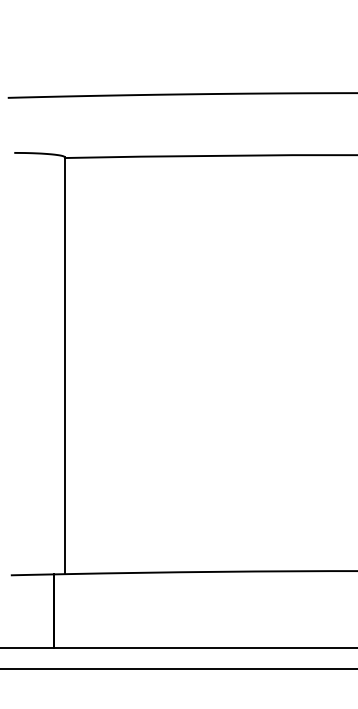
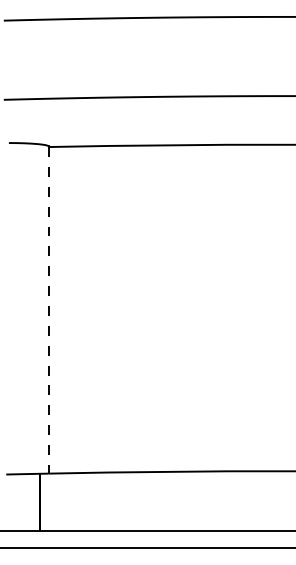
line: (64, 366) -> (48, 310), solid -> dashed

